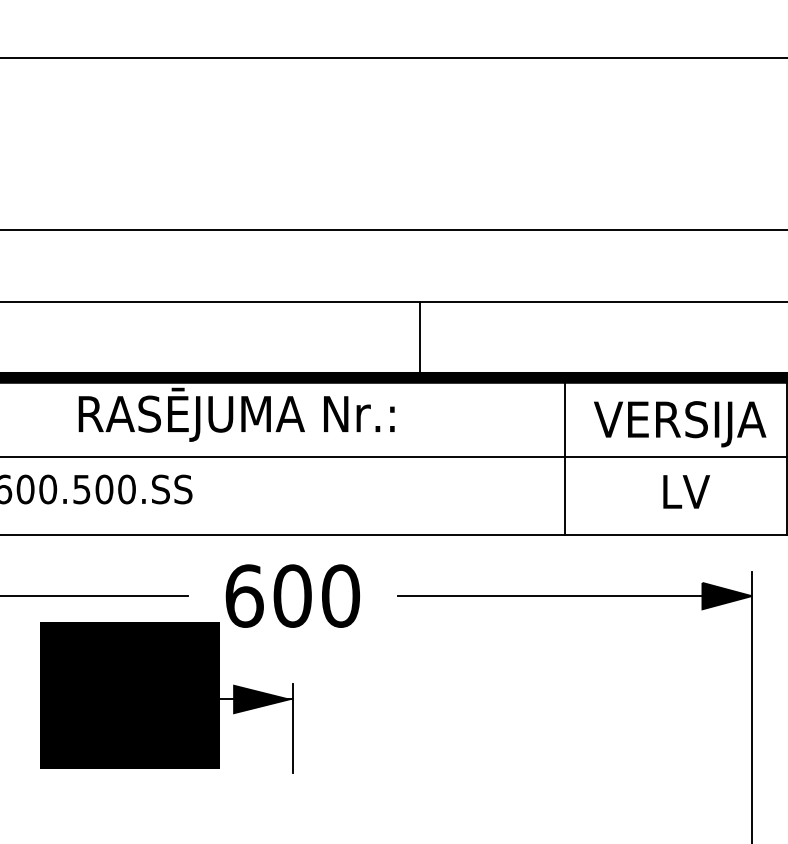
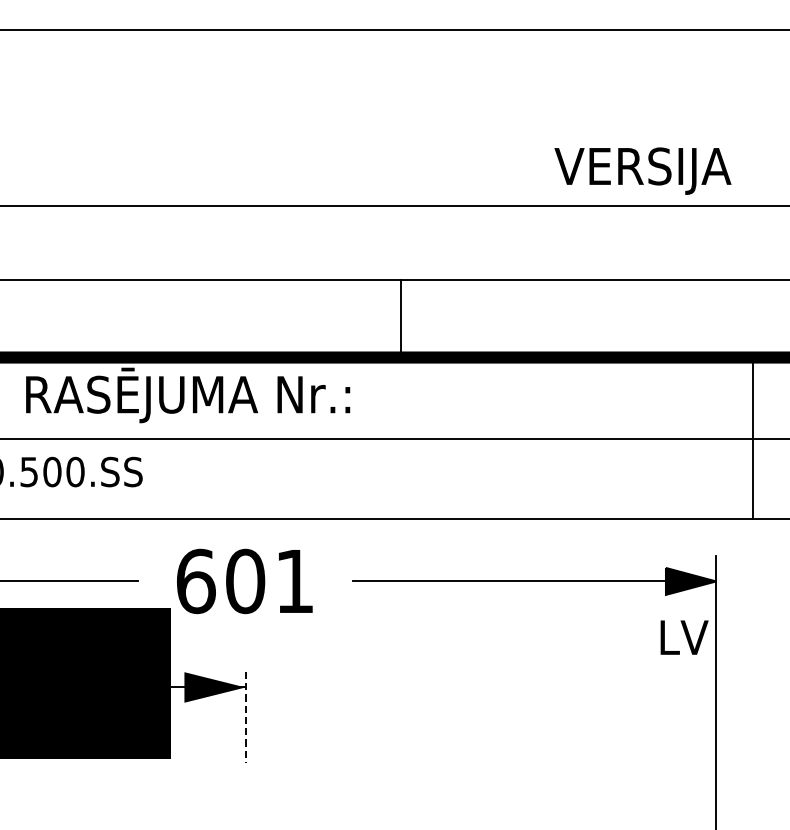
line: (419, 338) -> (401, 317), moved
text: (680, 424) -> (643, 171), moved
line: (564, 456) -> (524, 438), removed
text: (686, 491) -> (684, 637), moved
text: (340, 595) -> (294, 580), 600 -> 601
line: (292, 729) -> (245, 718), solid -> dashed

